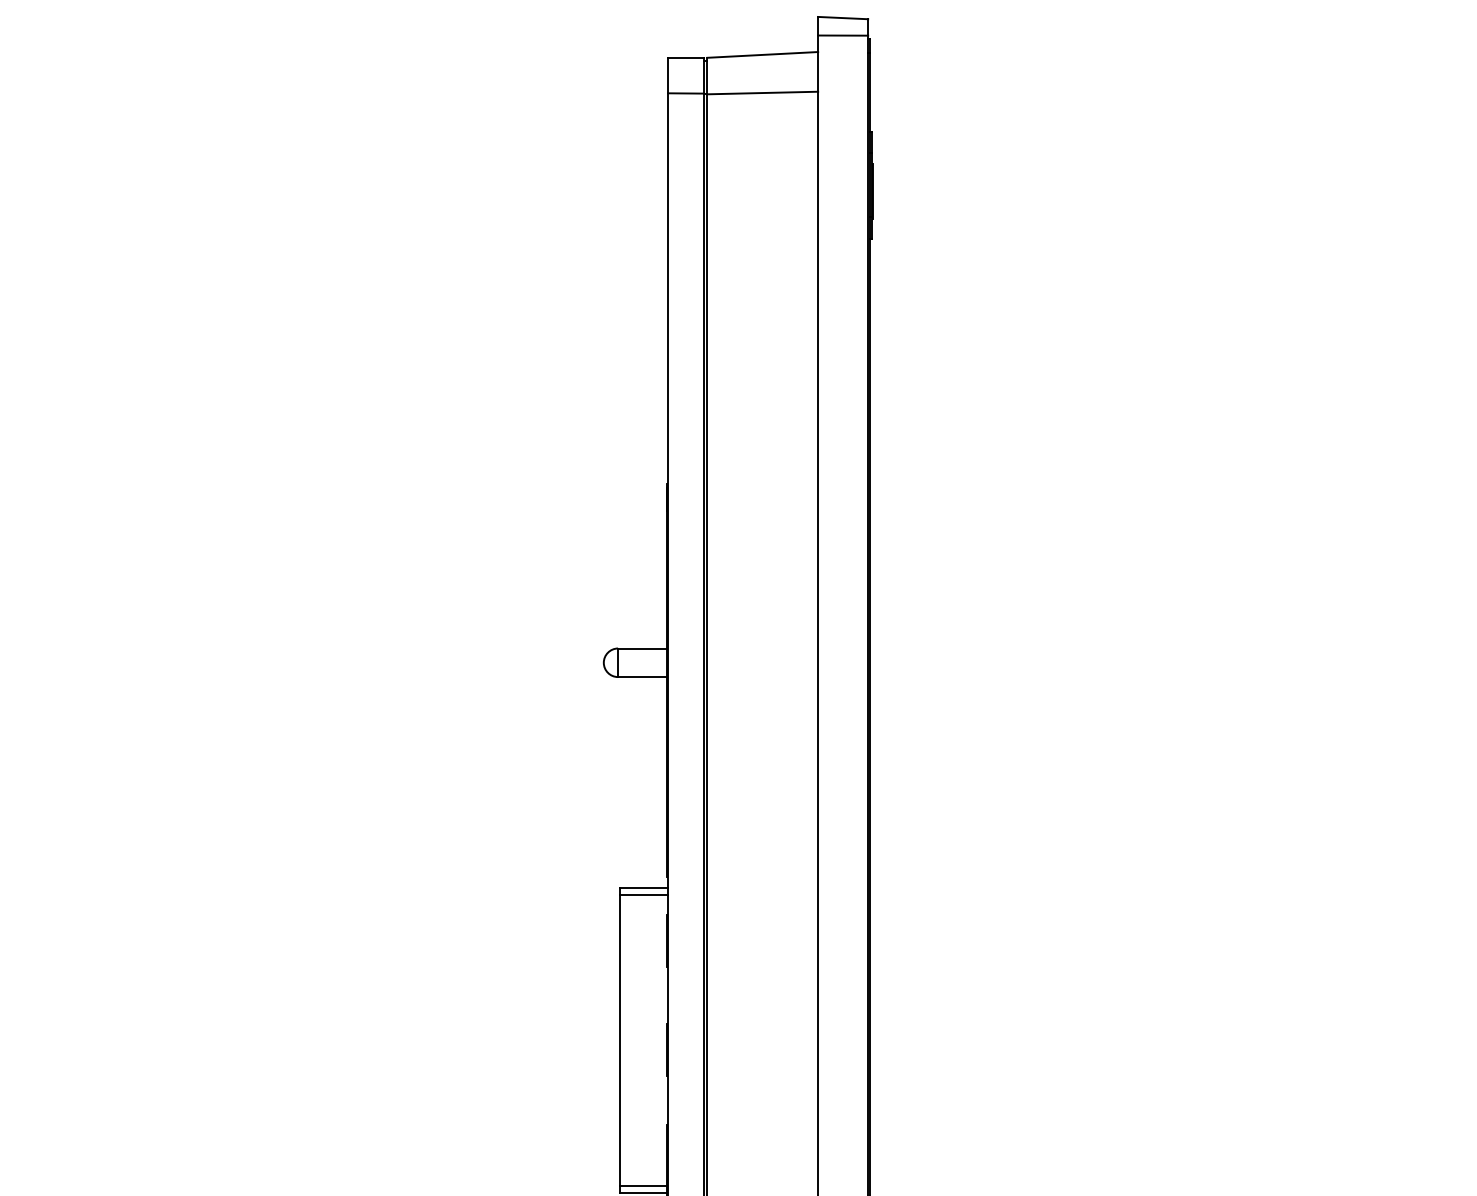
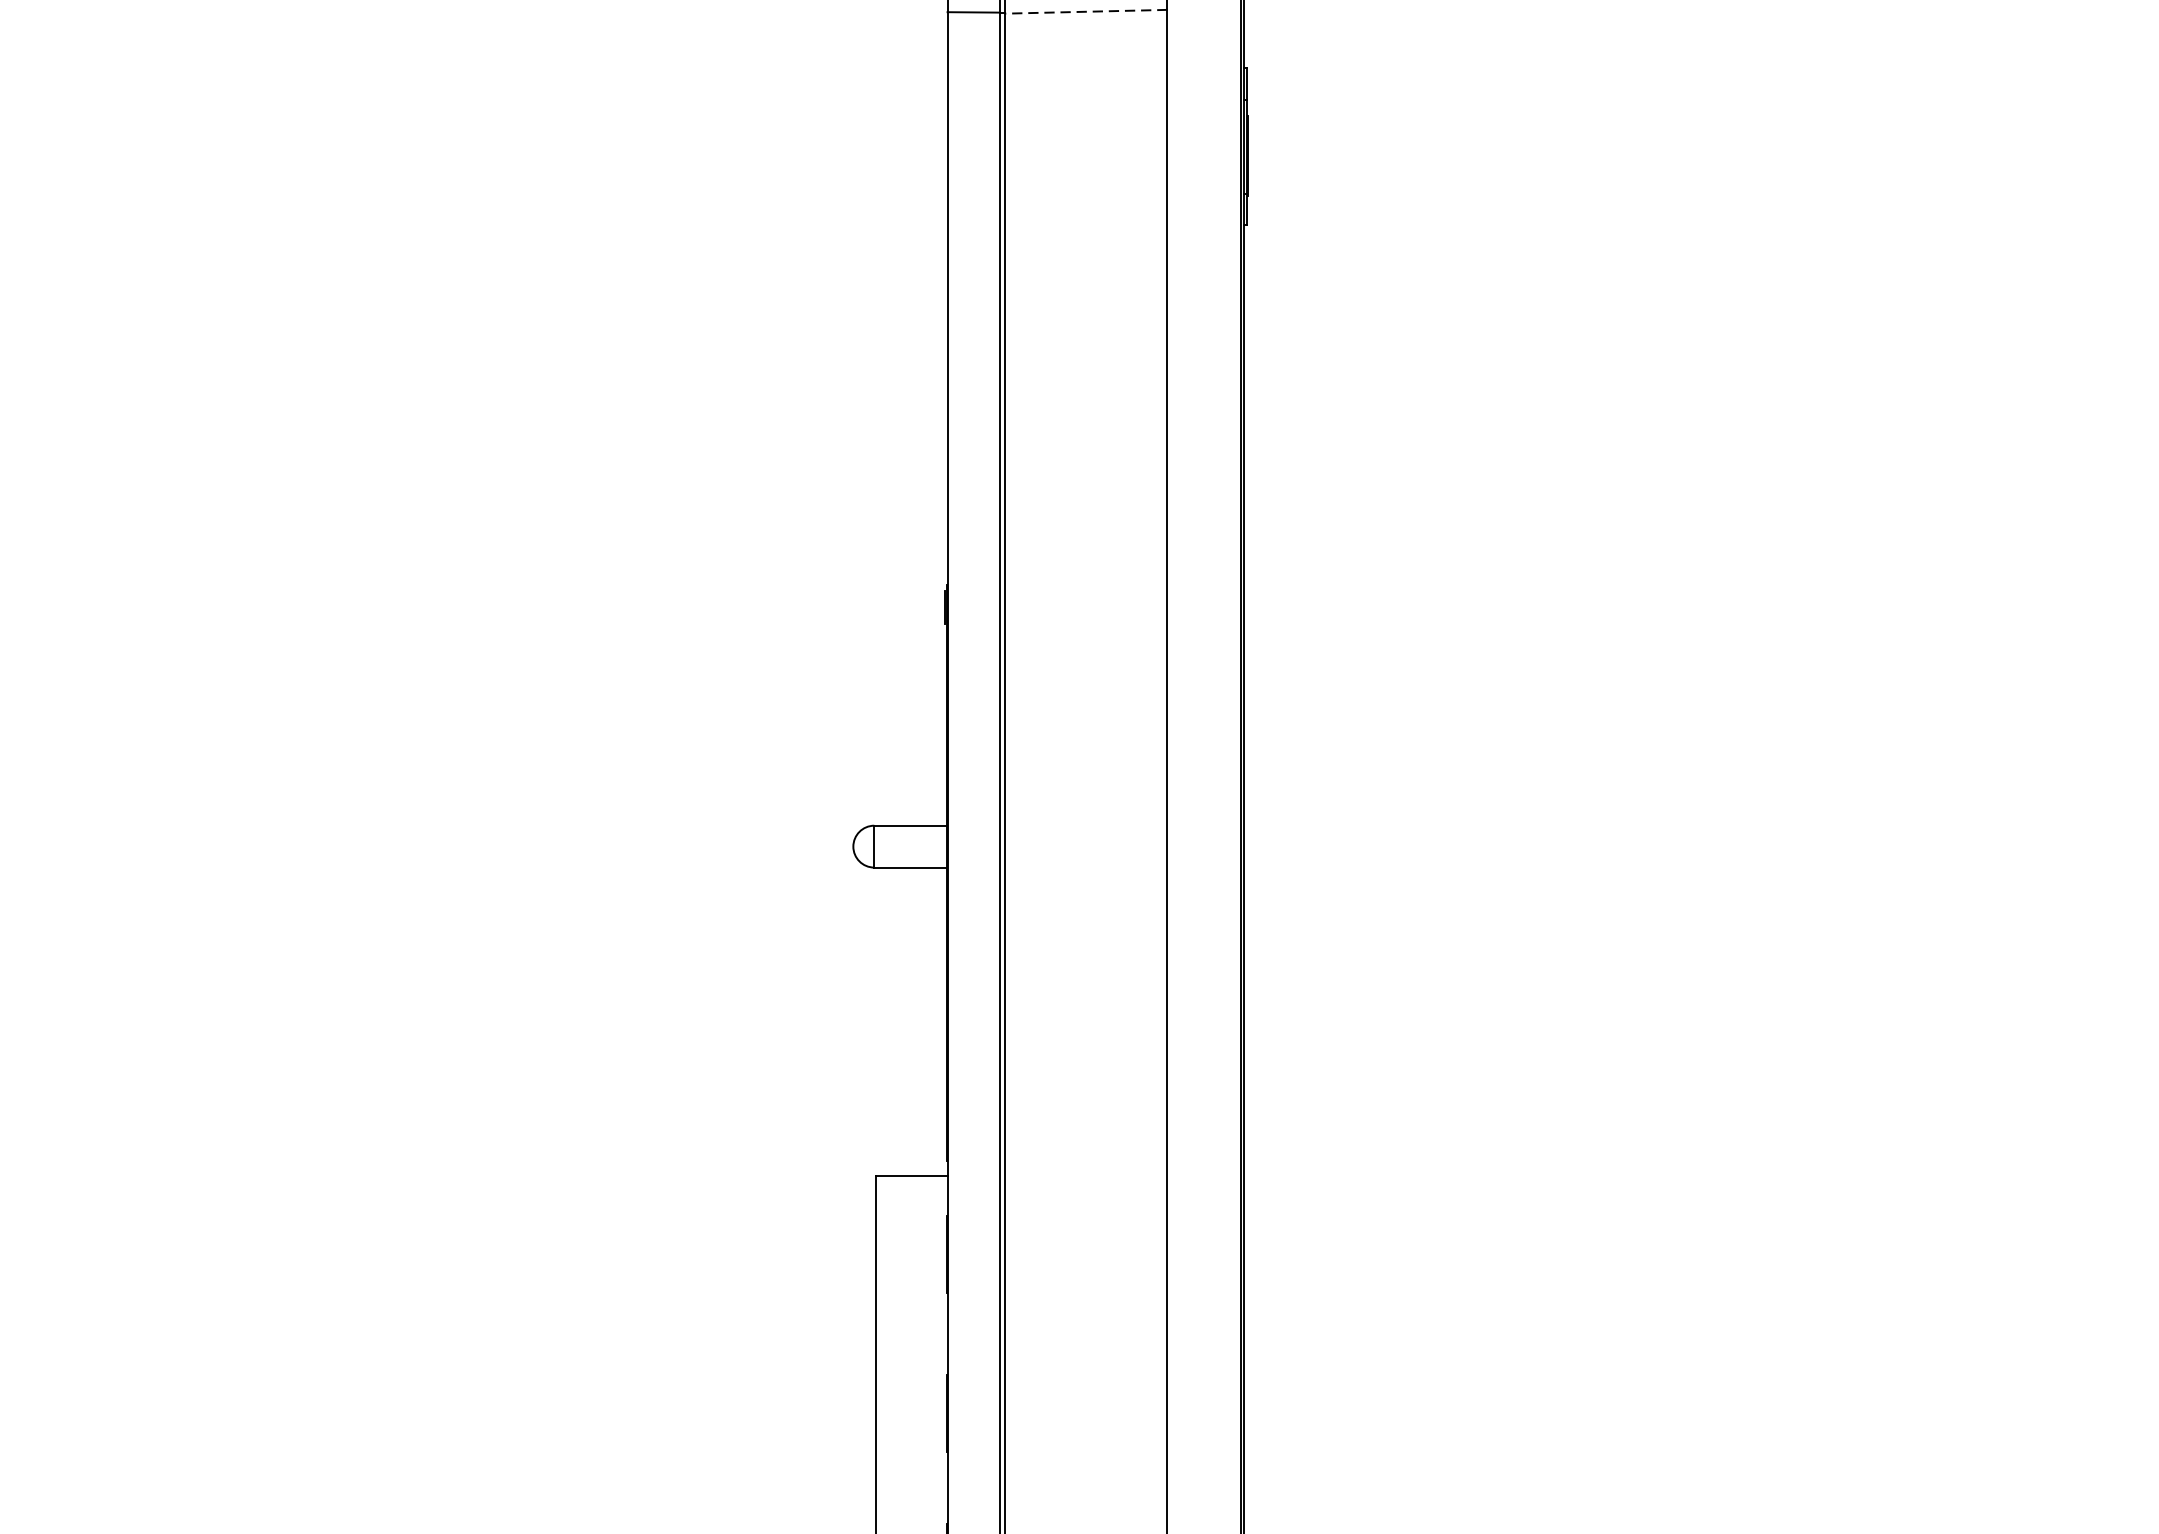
line: (762, 93) -> (1085, 12), solid -> dashed
line: (643, 894) -> (911, 1186), removed

